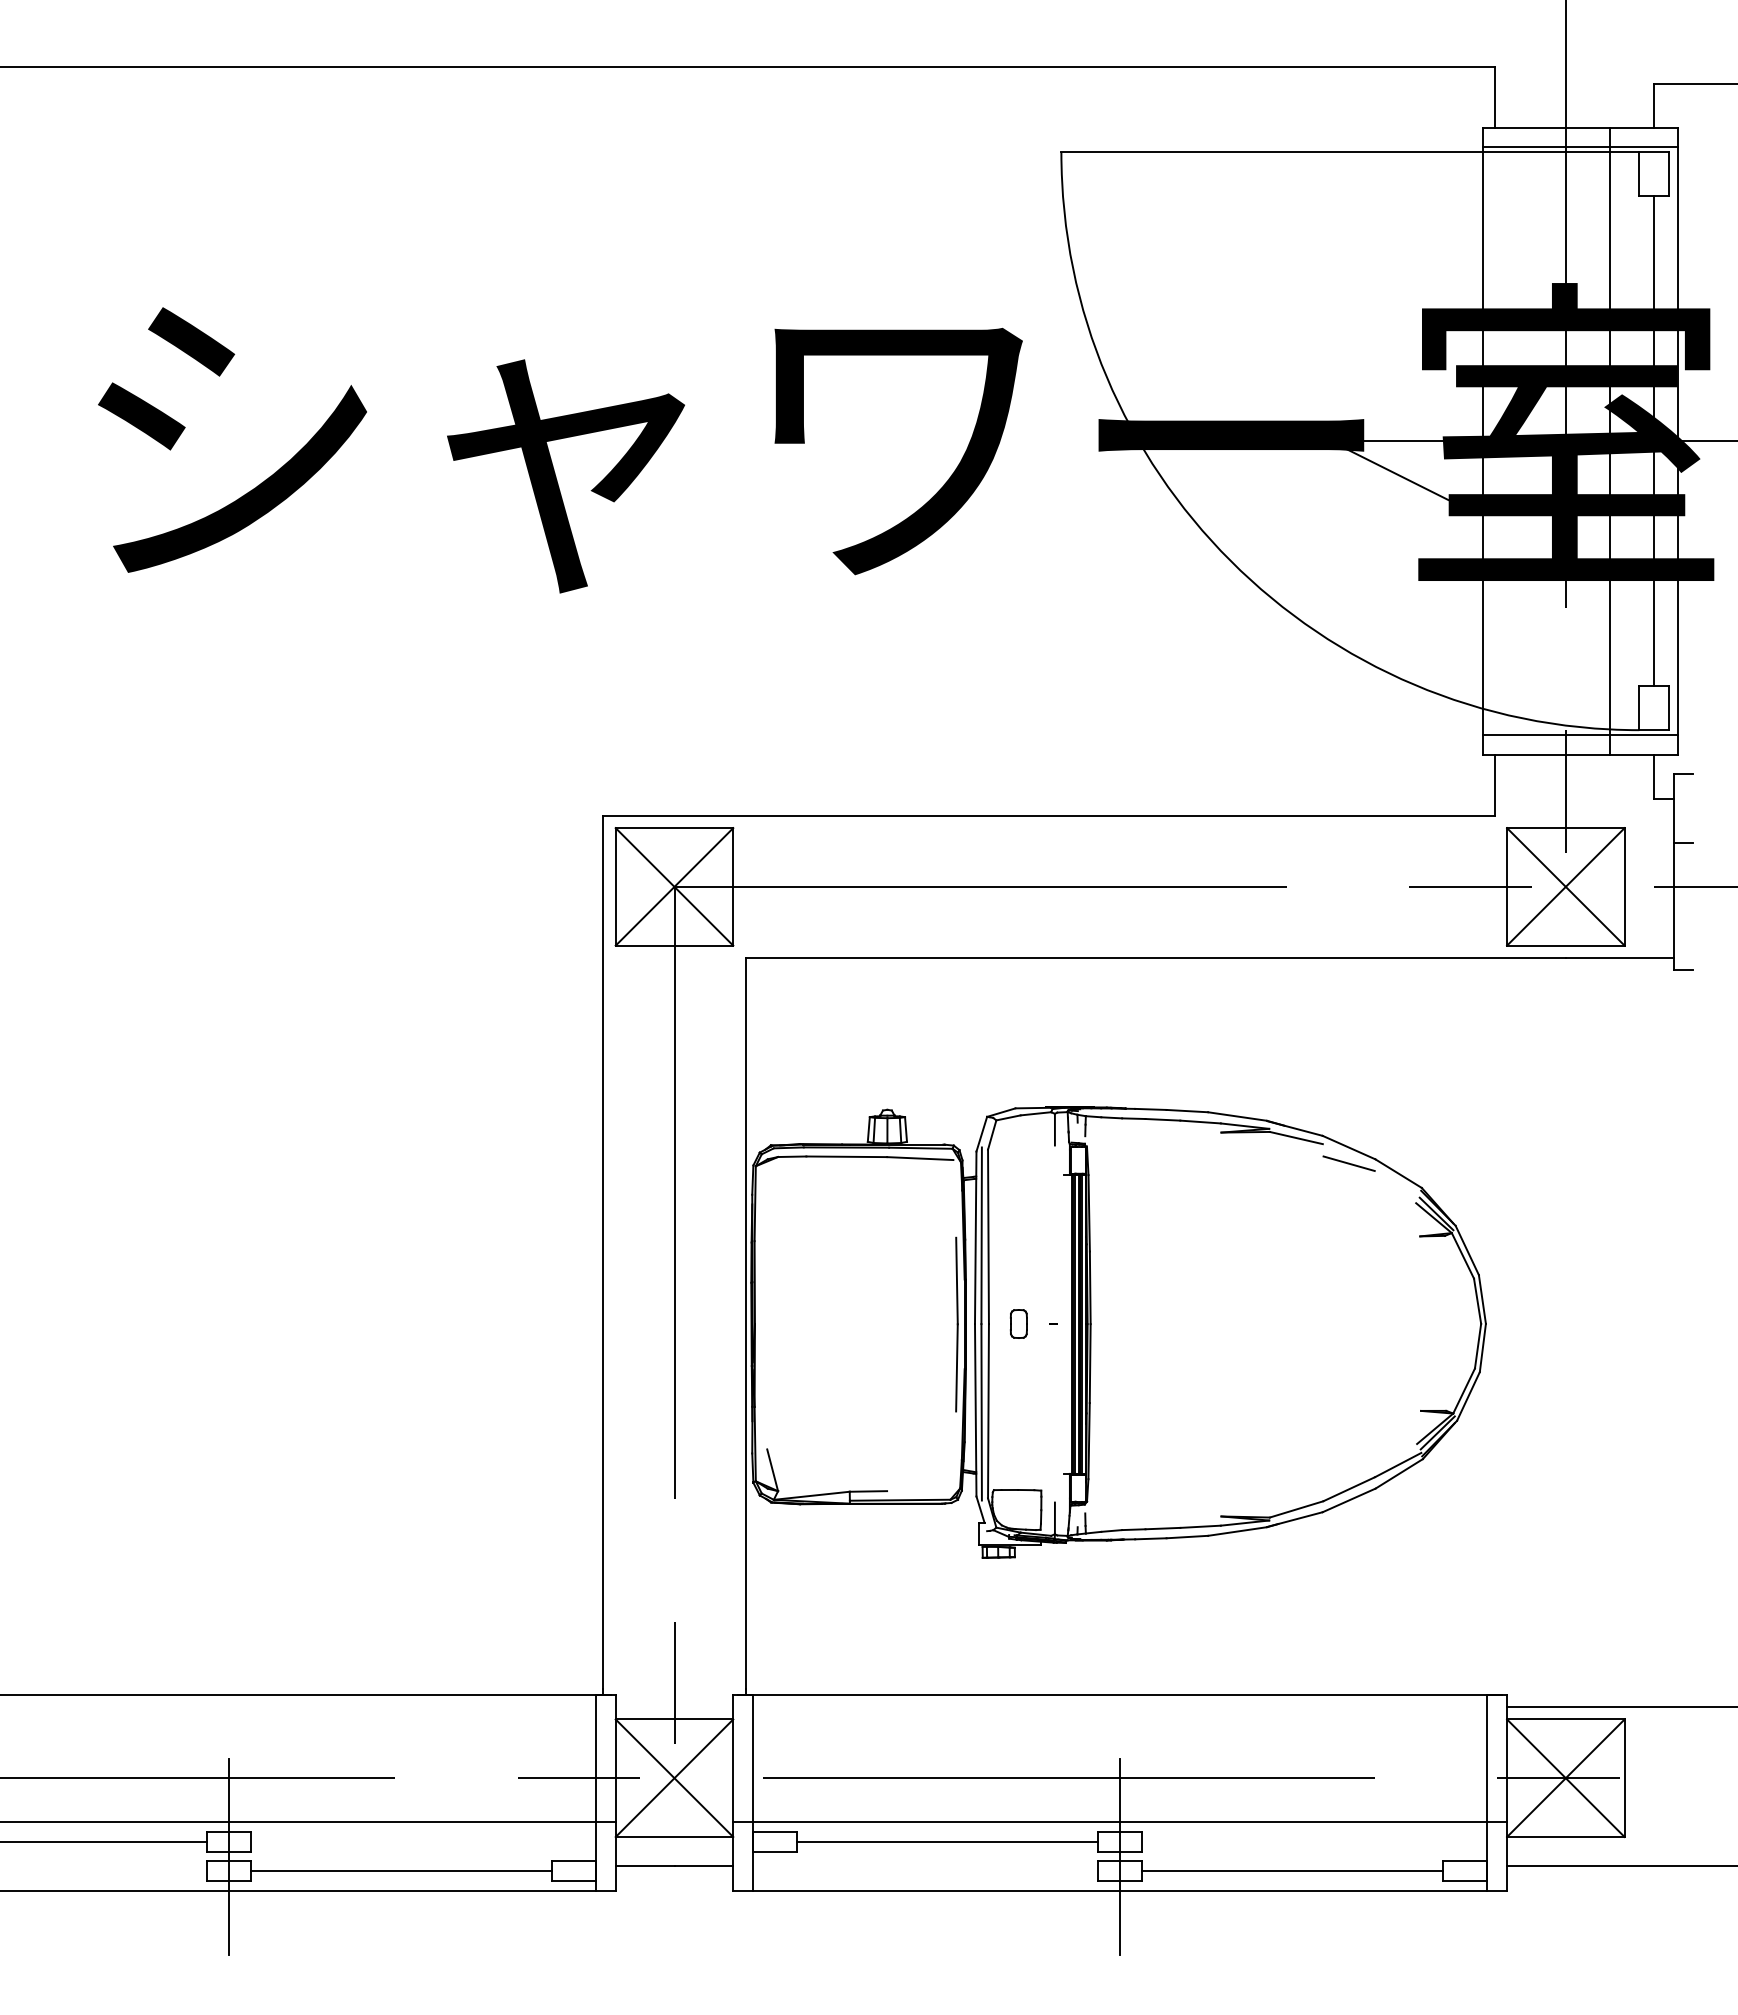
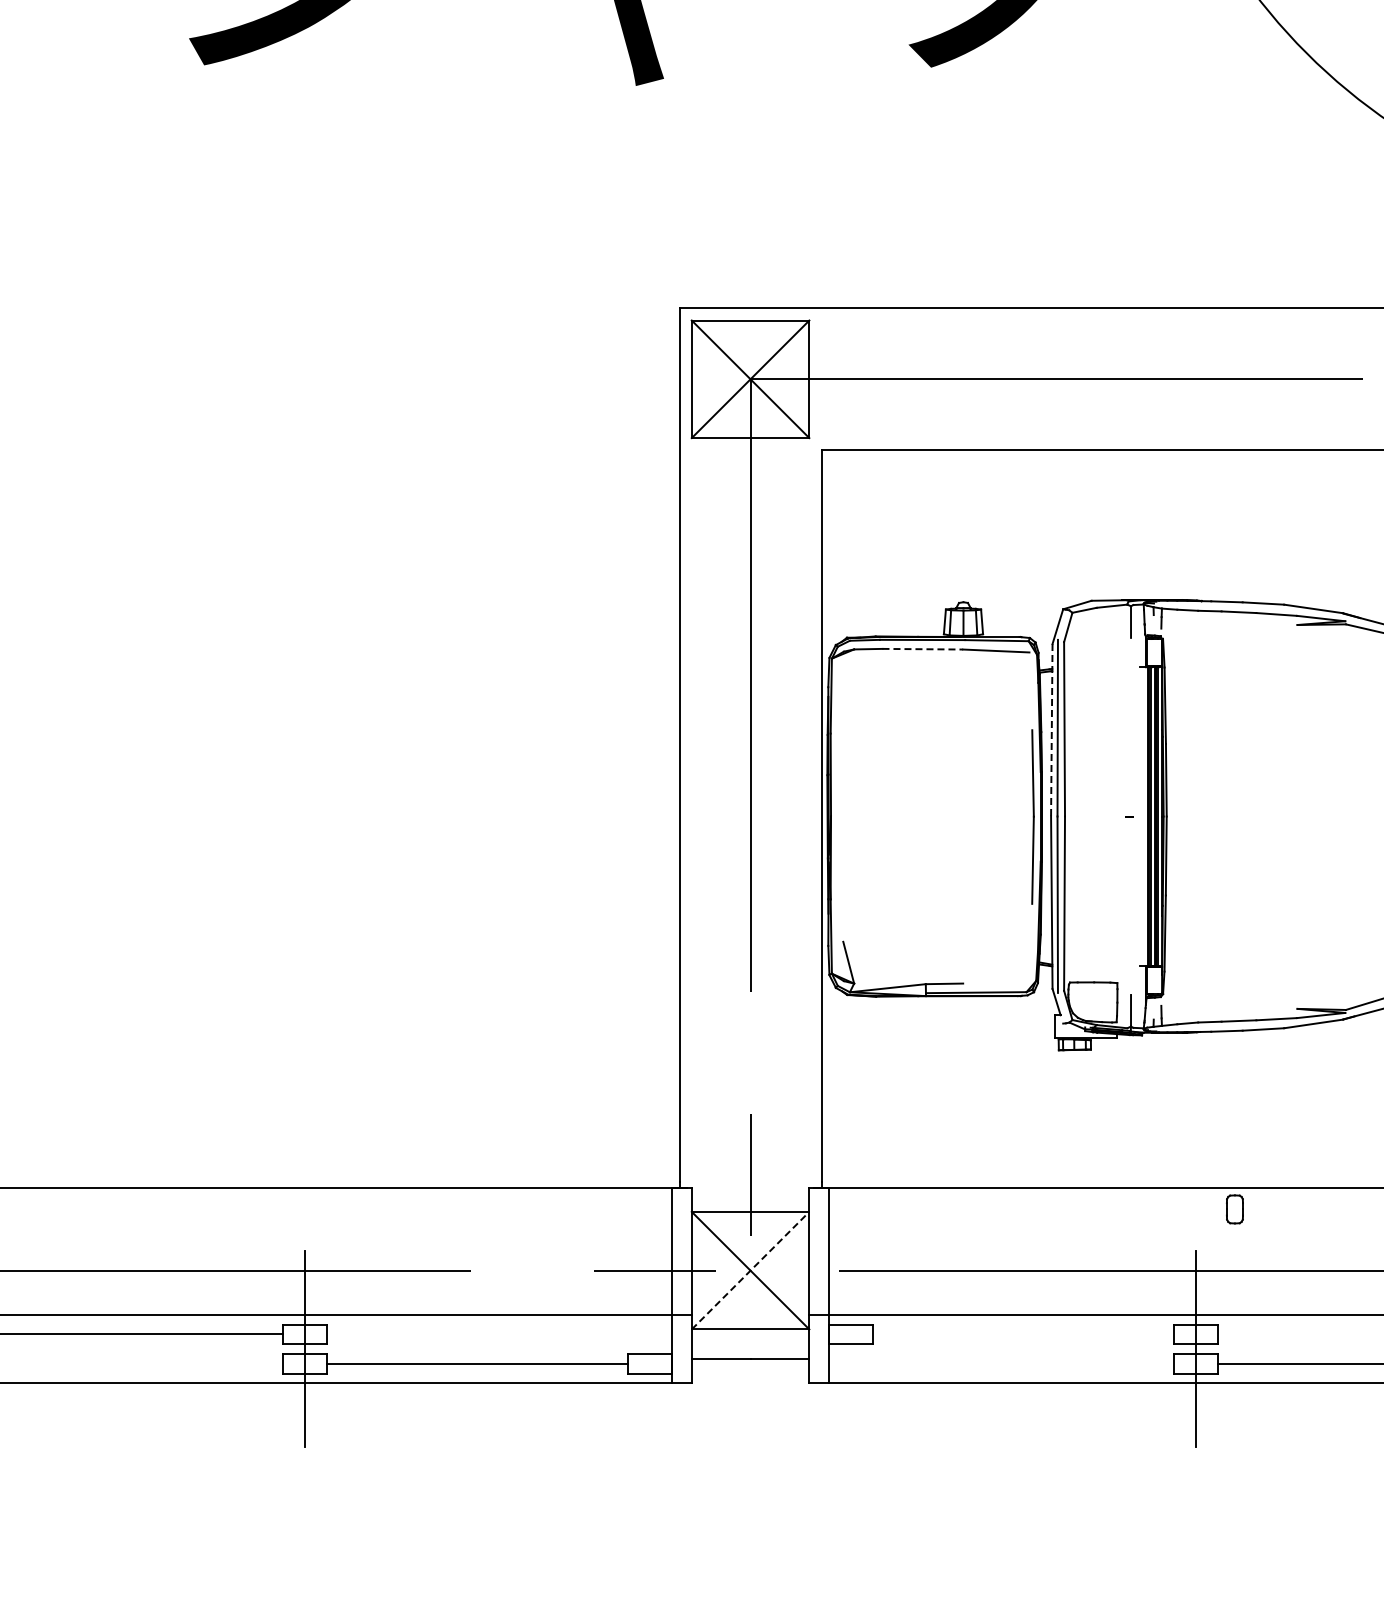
line: (847, 1156) -> (923, 648), solid -> dashed
line: (975, 1238) -> (1051, 730), solid -> dashed
part: (1018, 1323) -> (1234, 1208), moved
line: (674, 1777) -> (750, 1269), solid -> dashed
line: (947, 1841) -> (1023, 1333), removed

